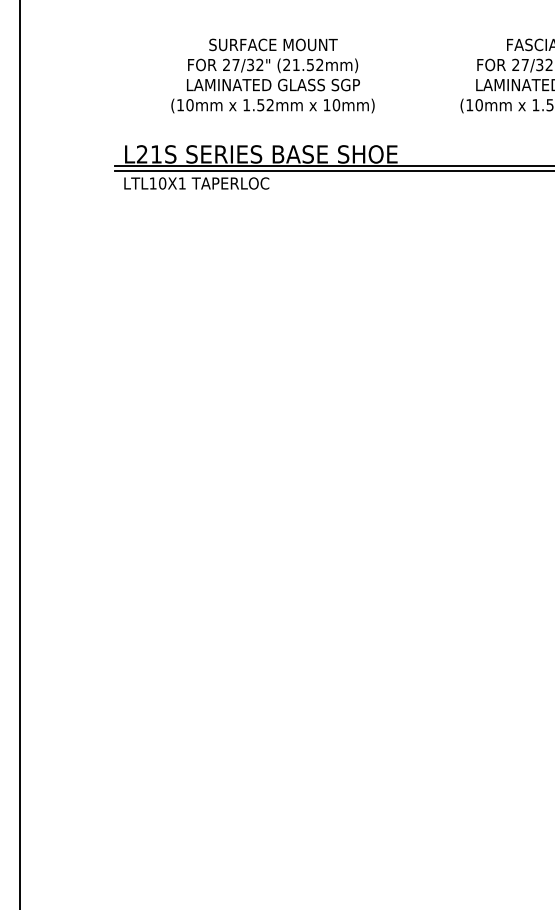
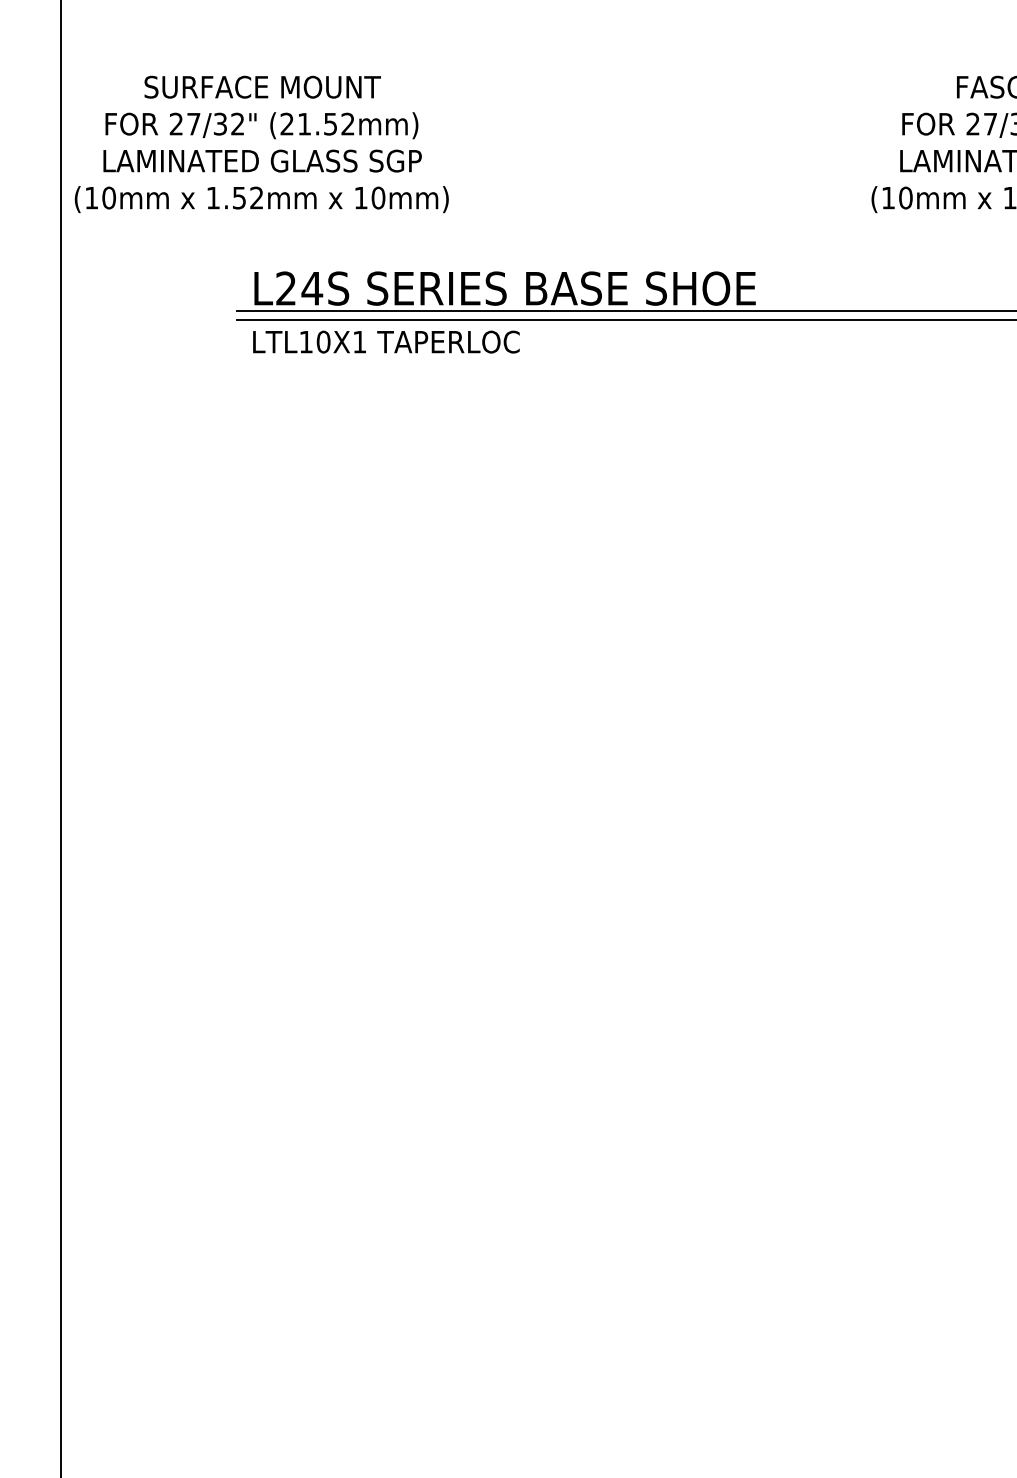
text: (272, 75) -> (260, 143), moved
text: (156, 154) -> (312, 288), L21S -> L24S

